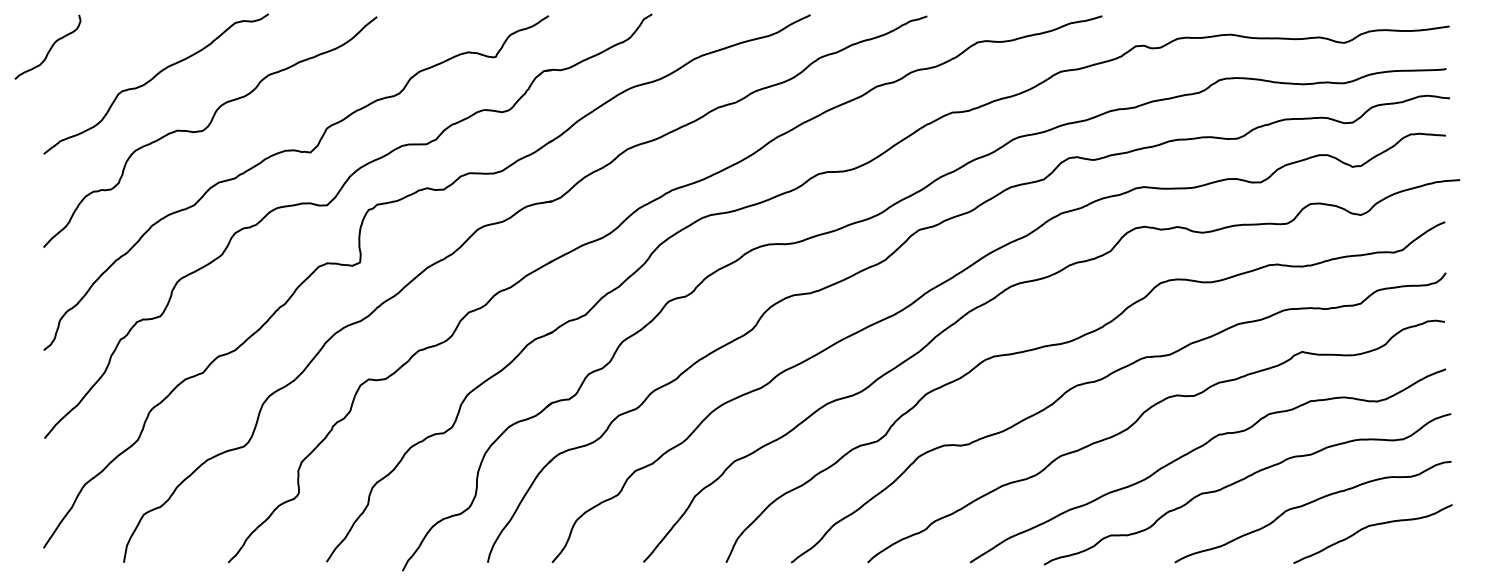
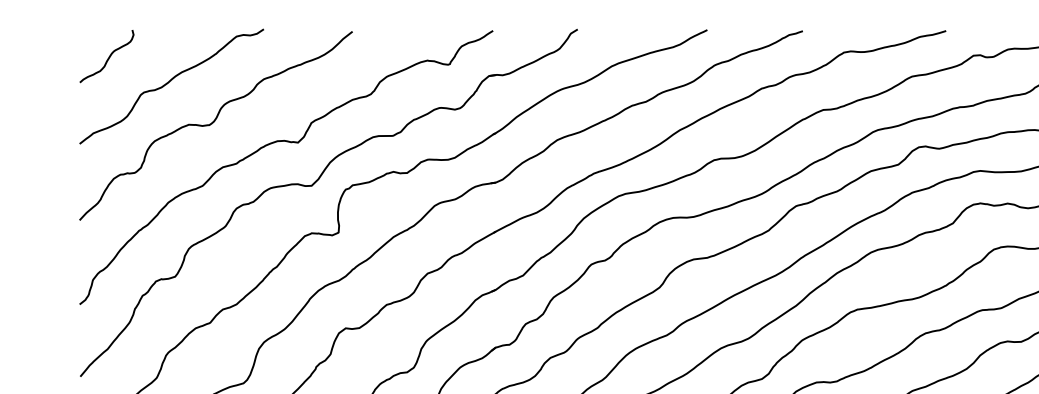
curve: (49, 48) -> (108, 57), moved

